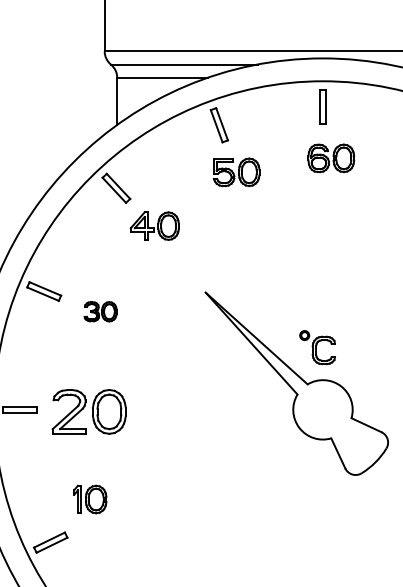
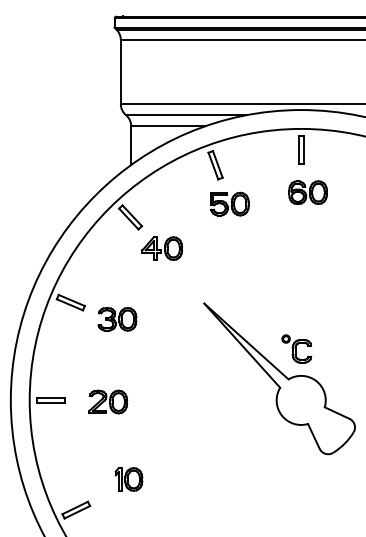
part: (100, 311) -> (117, 319), size x1.43
part: (89, 411) -> (108, 401), size x0.62
part: (89, 499) -> (128, 479), moved

